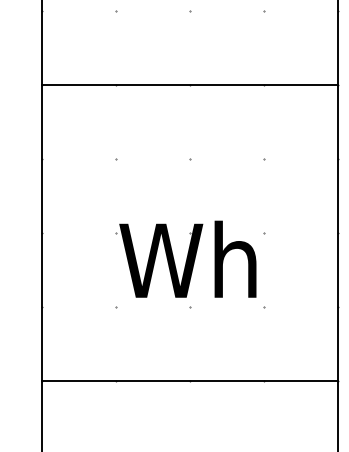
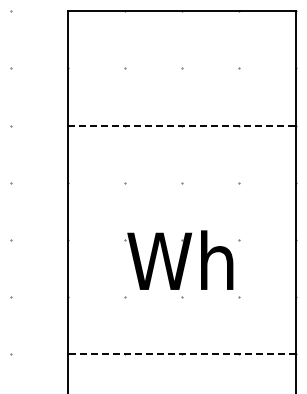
line: (190, 85) -> (182, 125), solid -> dashed
line: (189, 381) -> (181, 354), solid -> dashed

